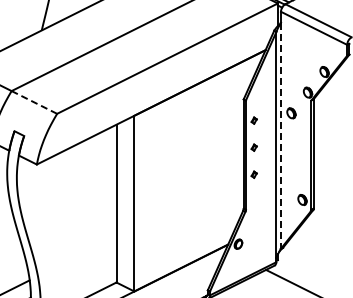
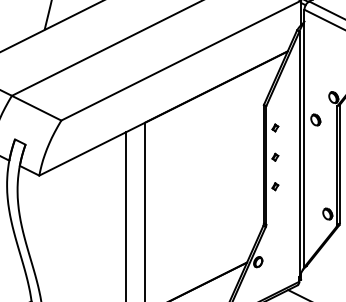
line: (33, 102) -> (35, 108), dashed -> solid
line: (280, 136) -> (303, 145), dashed -> solid

